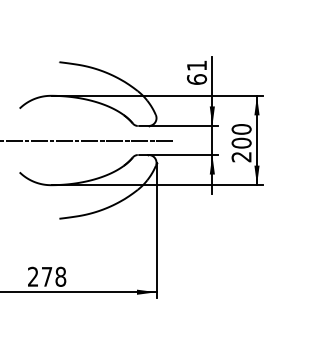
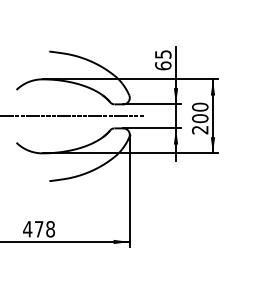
text: (197, 65) -> (163, 54), 61 -> 65
text: (32, 276) -> (27, 228), 278 -> 478

